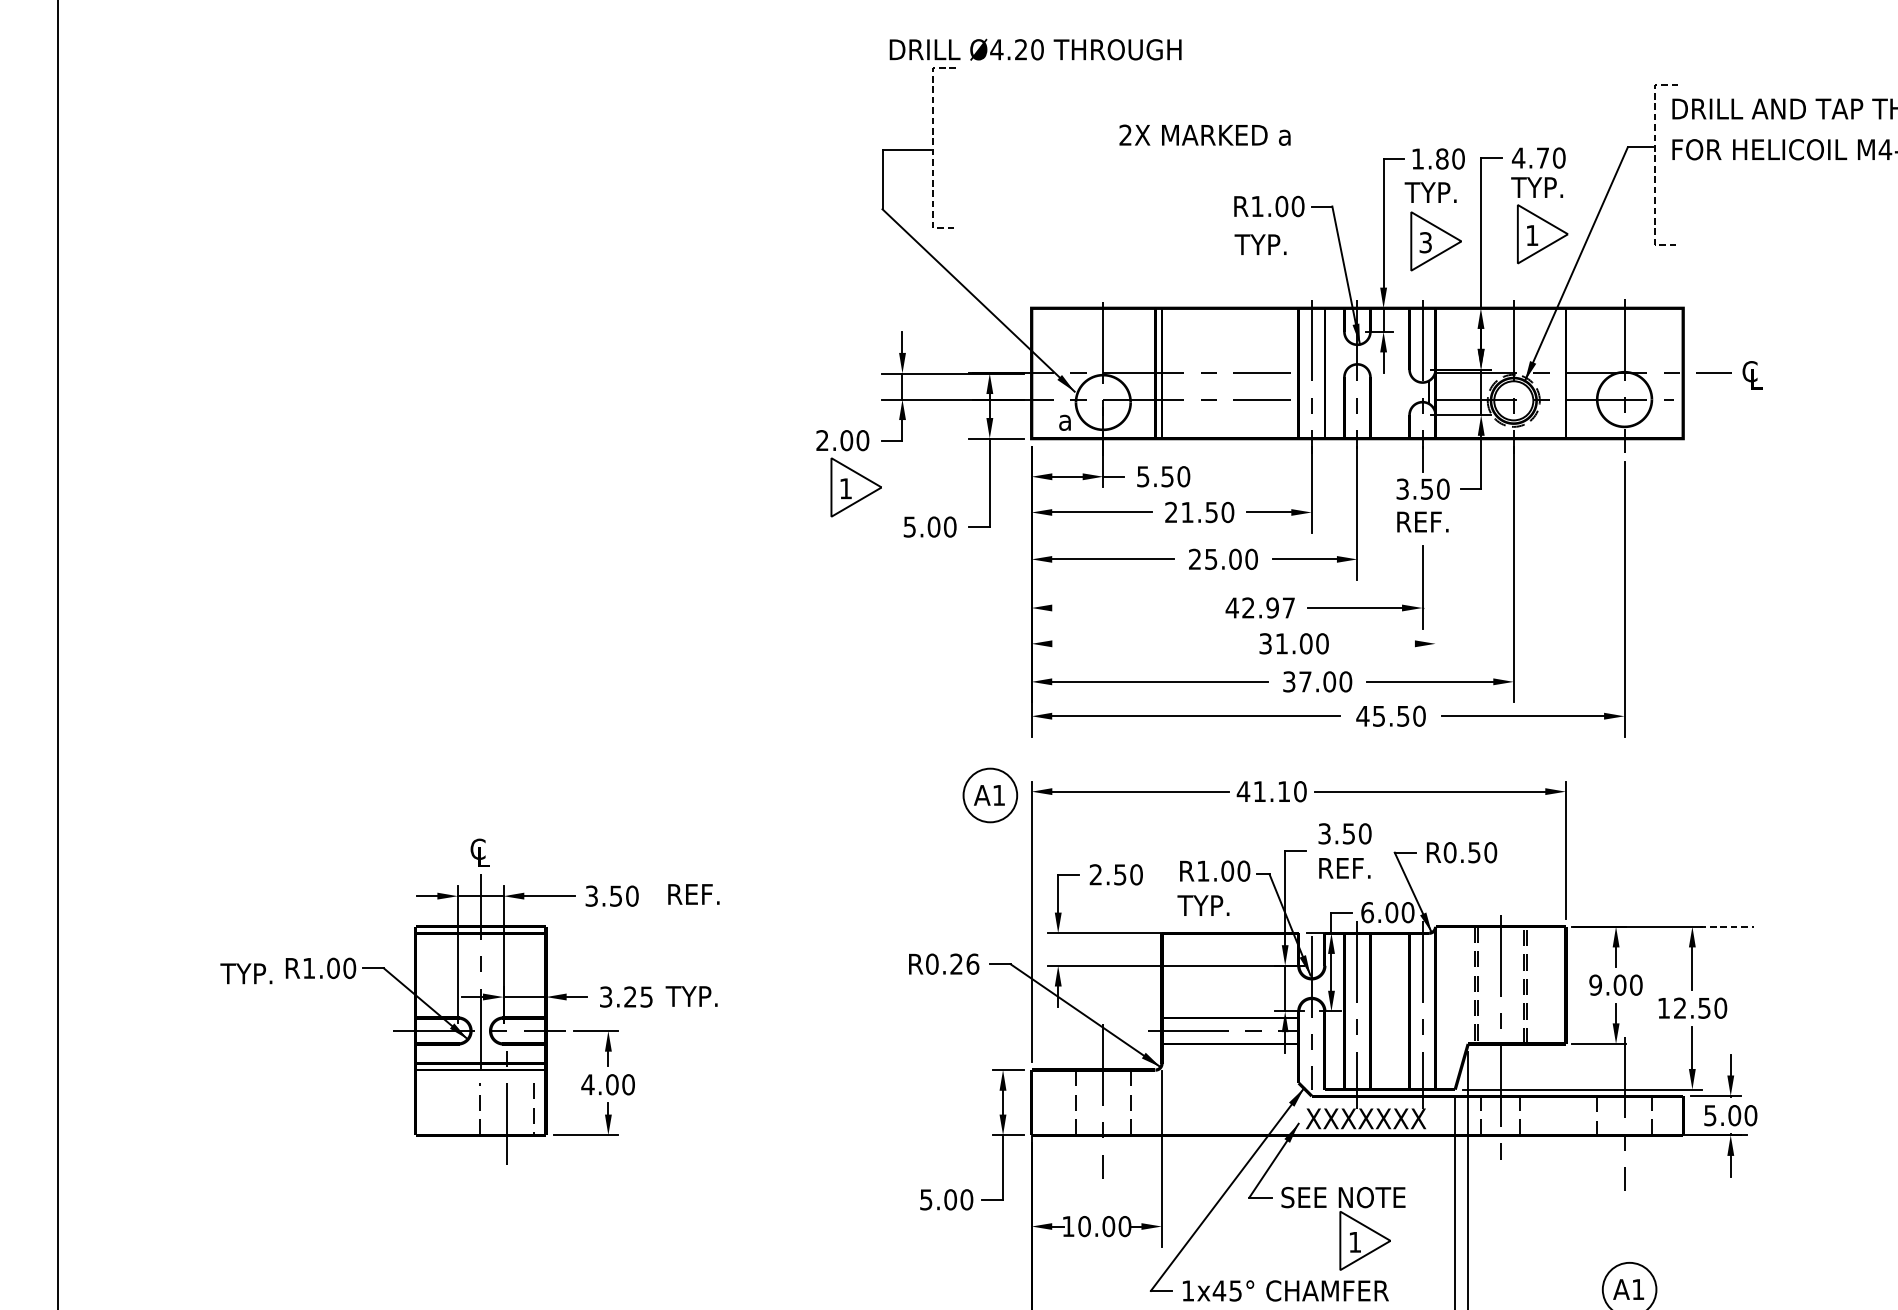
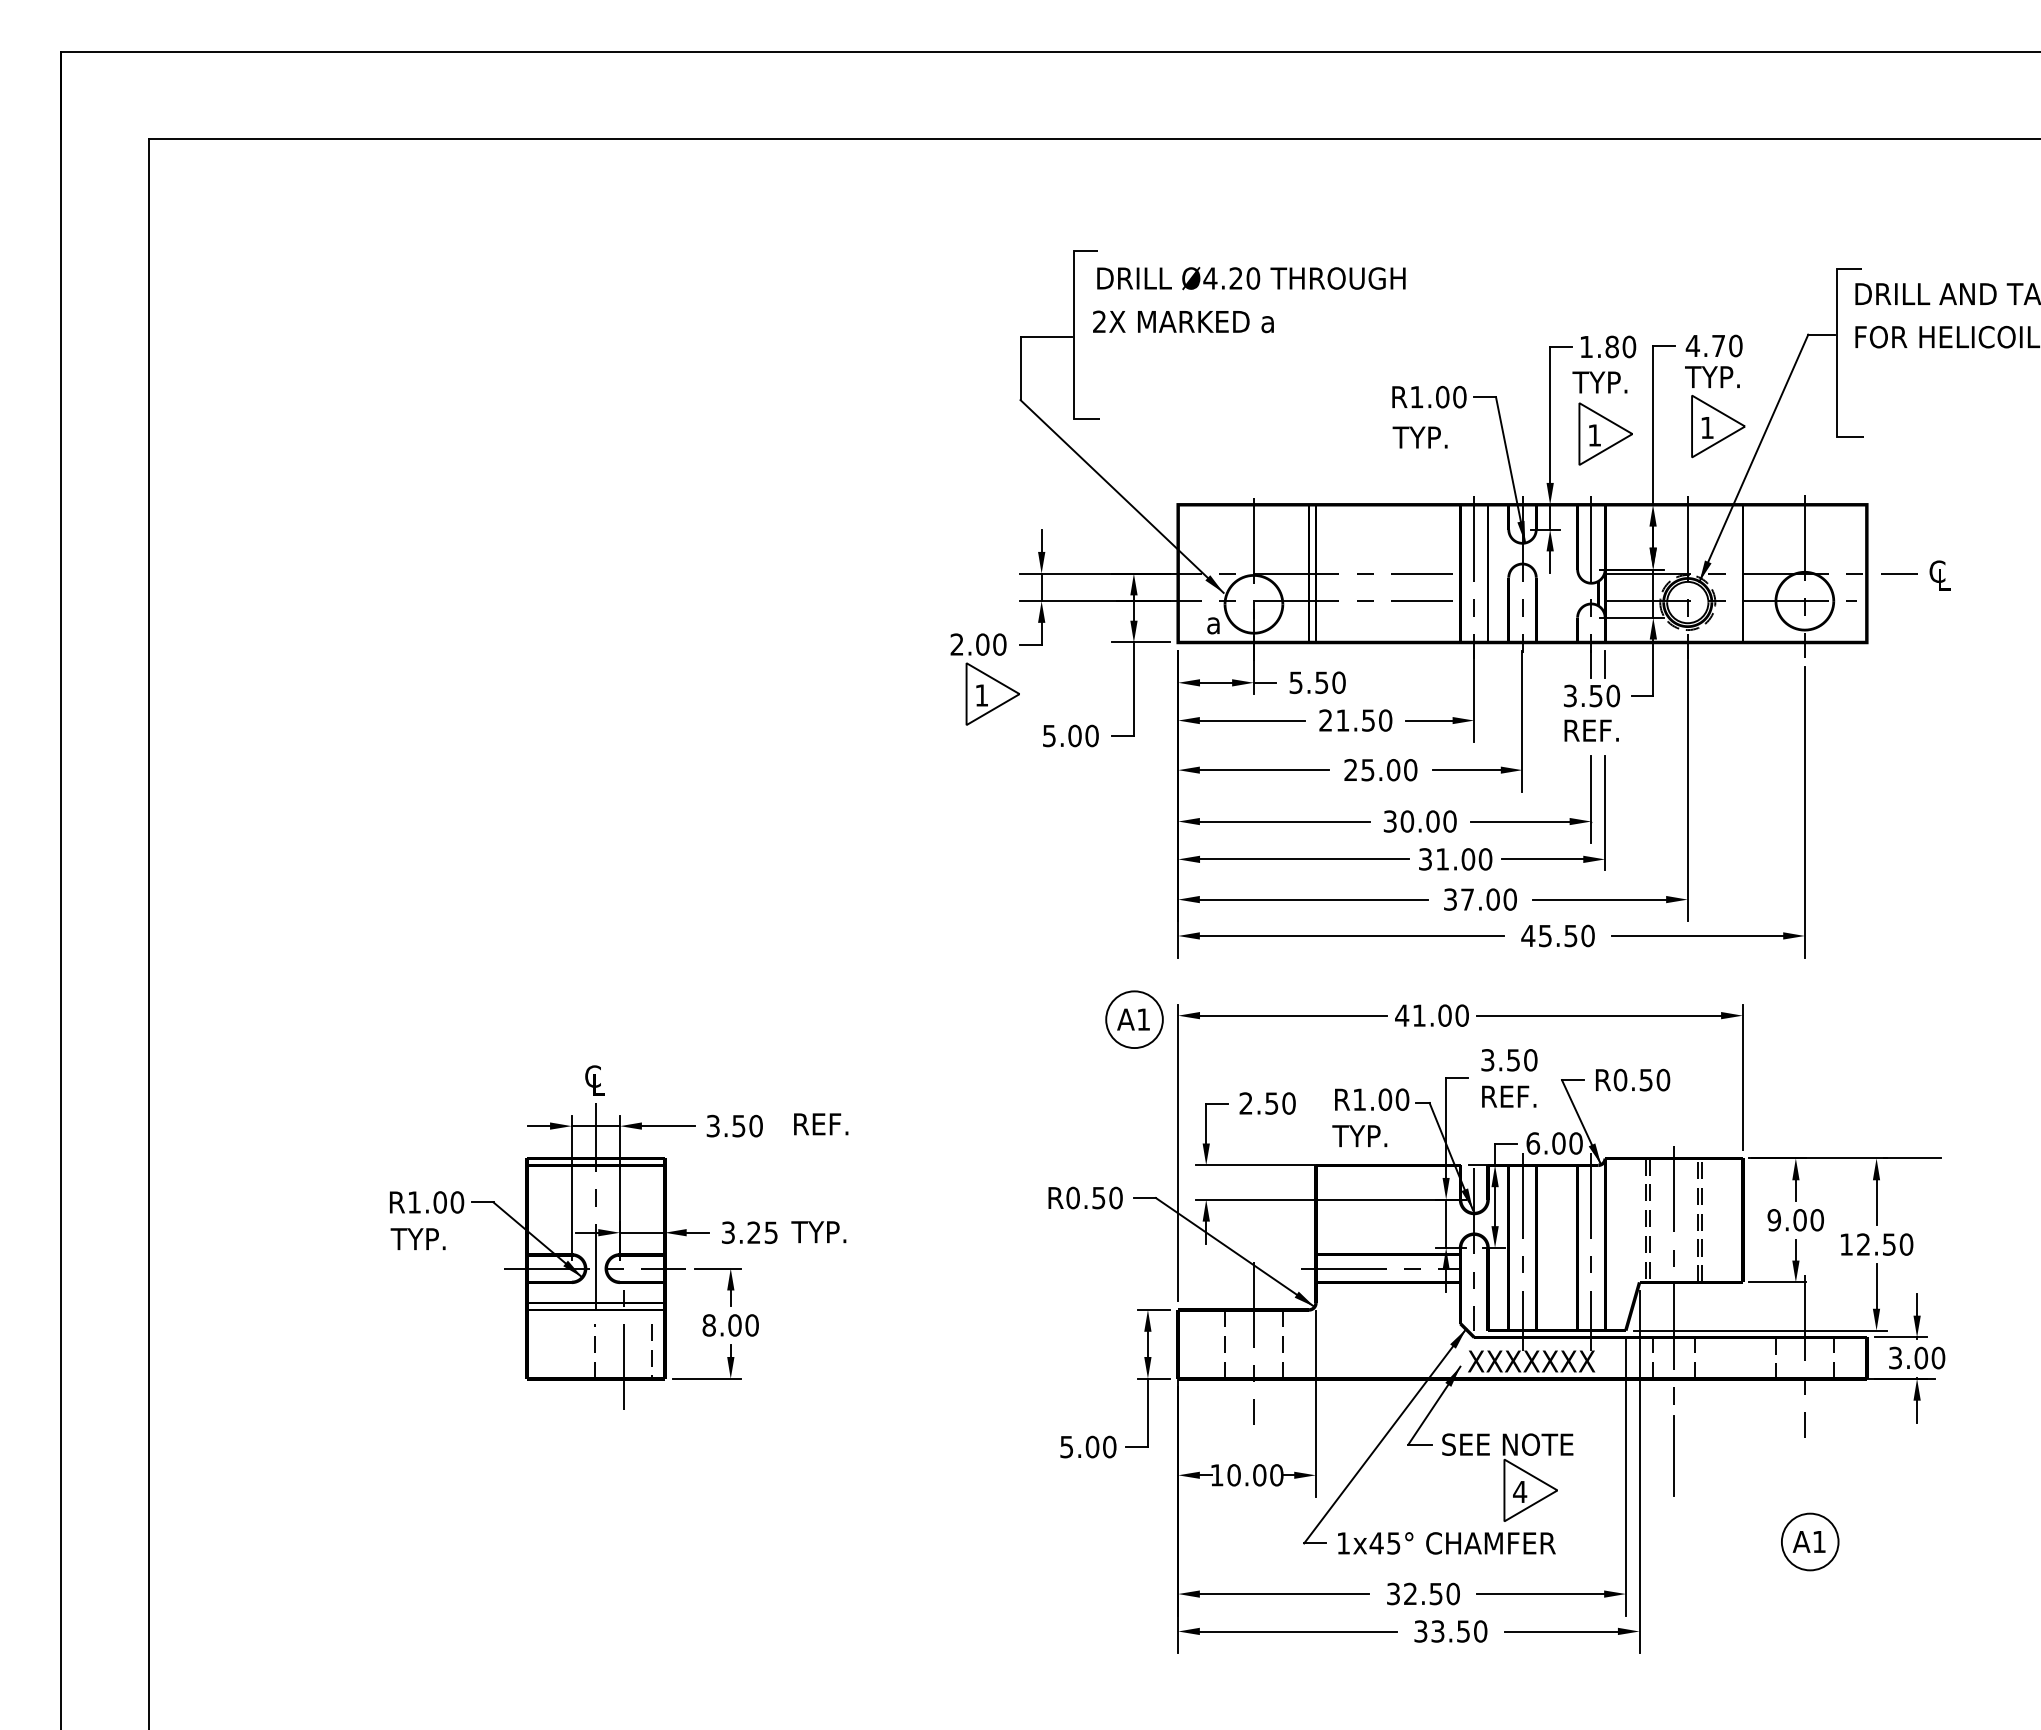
text: (1035, 49) -> (1251, 278), moved
text: (1205, 134) -> (1183, 321), moved
line: (932, 149) -> (1073, 336), dashed -> solid
line: (1654, 166) -> (1836, 354), dashed -> solid
text: (1425, 242) -> (1594, 435), 3 -> 1
line: (1435, 459) -> (1605, 664), added
line: (1435, 599) -> (1605, 812), added
line: (1132, 607) -> (1284, 821), added
text: (1259, 607) -> (1419, 821), 42.97 -> 30.00
line: (1151, 643) -> (1304, 859), added
line: (1380, 643) -> (1546, 859), added
text: (1283, 791) -> (1444, 1015), 41.10 -> 41.00
line: (1726, 926) -> (1912, 1158), dashed -> solid
text: (964, 963) -> (1107, 1197), R0.26 -> R0.50
text: (245, 973) -> (417, 1238), moved
text: (588, 1084) -> (709, 1325), 4.00 -> 8.00
text: (1710, 1115) -> (1895, 1357), 5.00 -> 3.00
line: (1501, 1208) -> (1674, 1456), added
text: (1355, 1241) -> (1520, 1491), 1 -> 4

